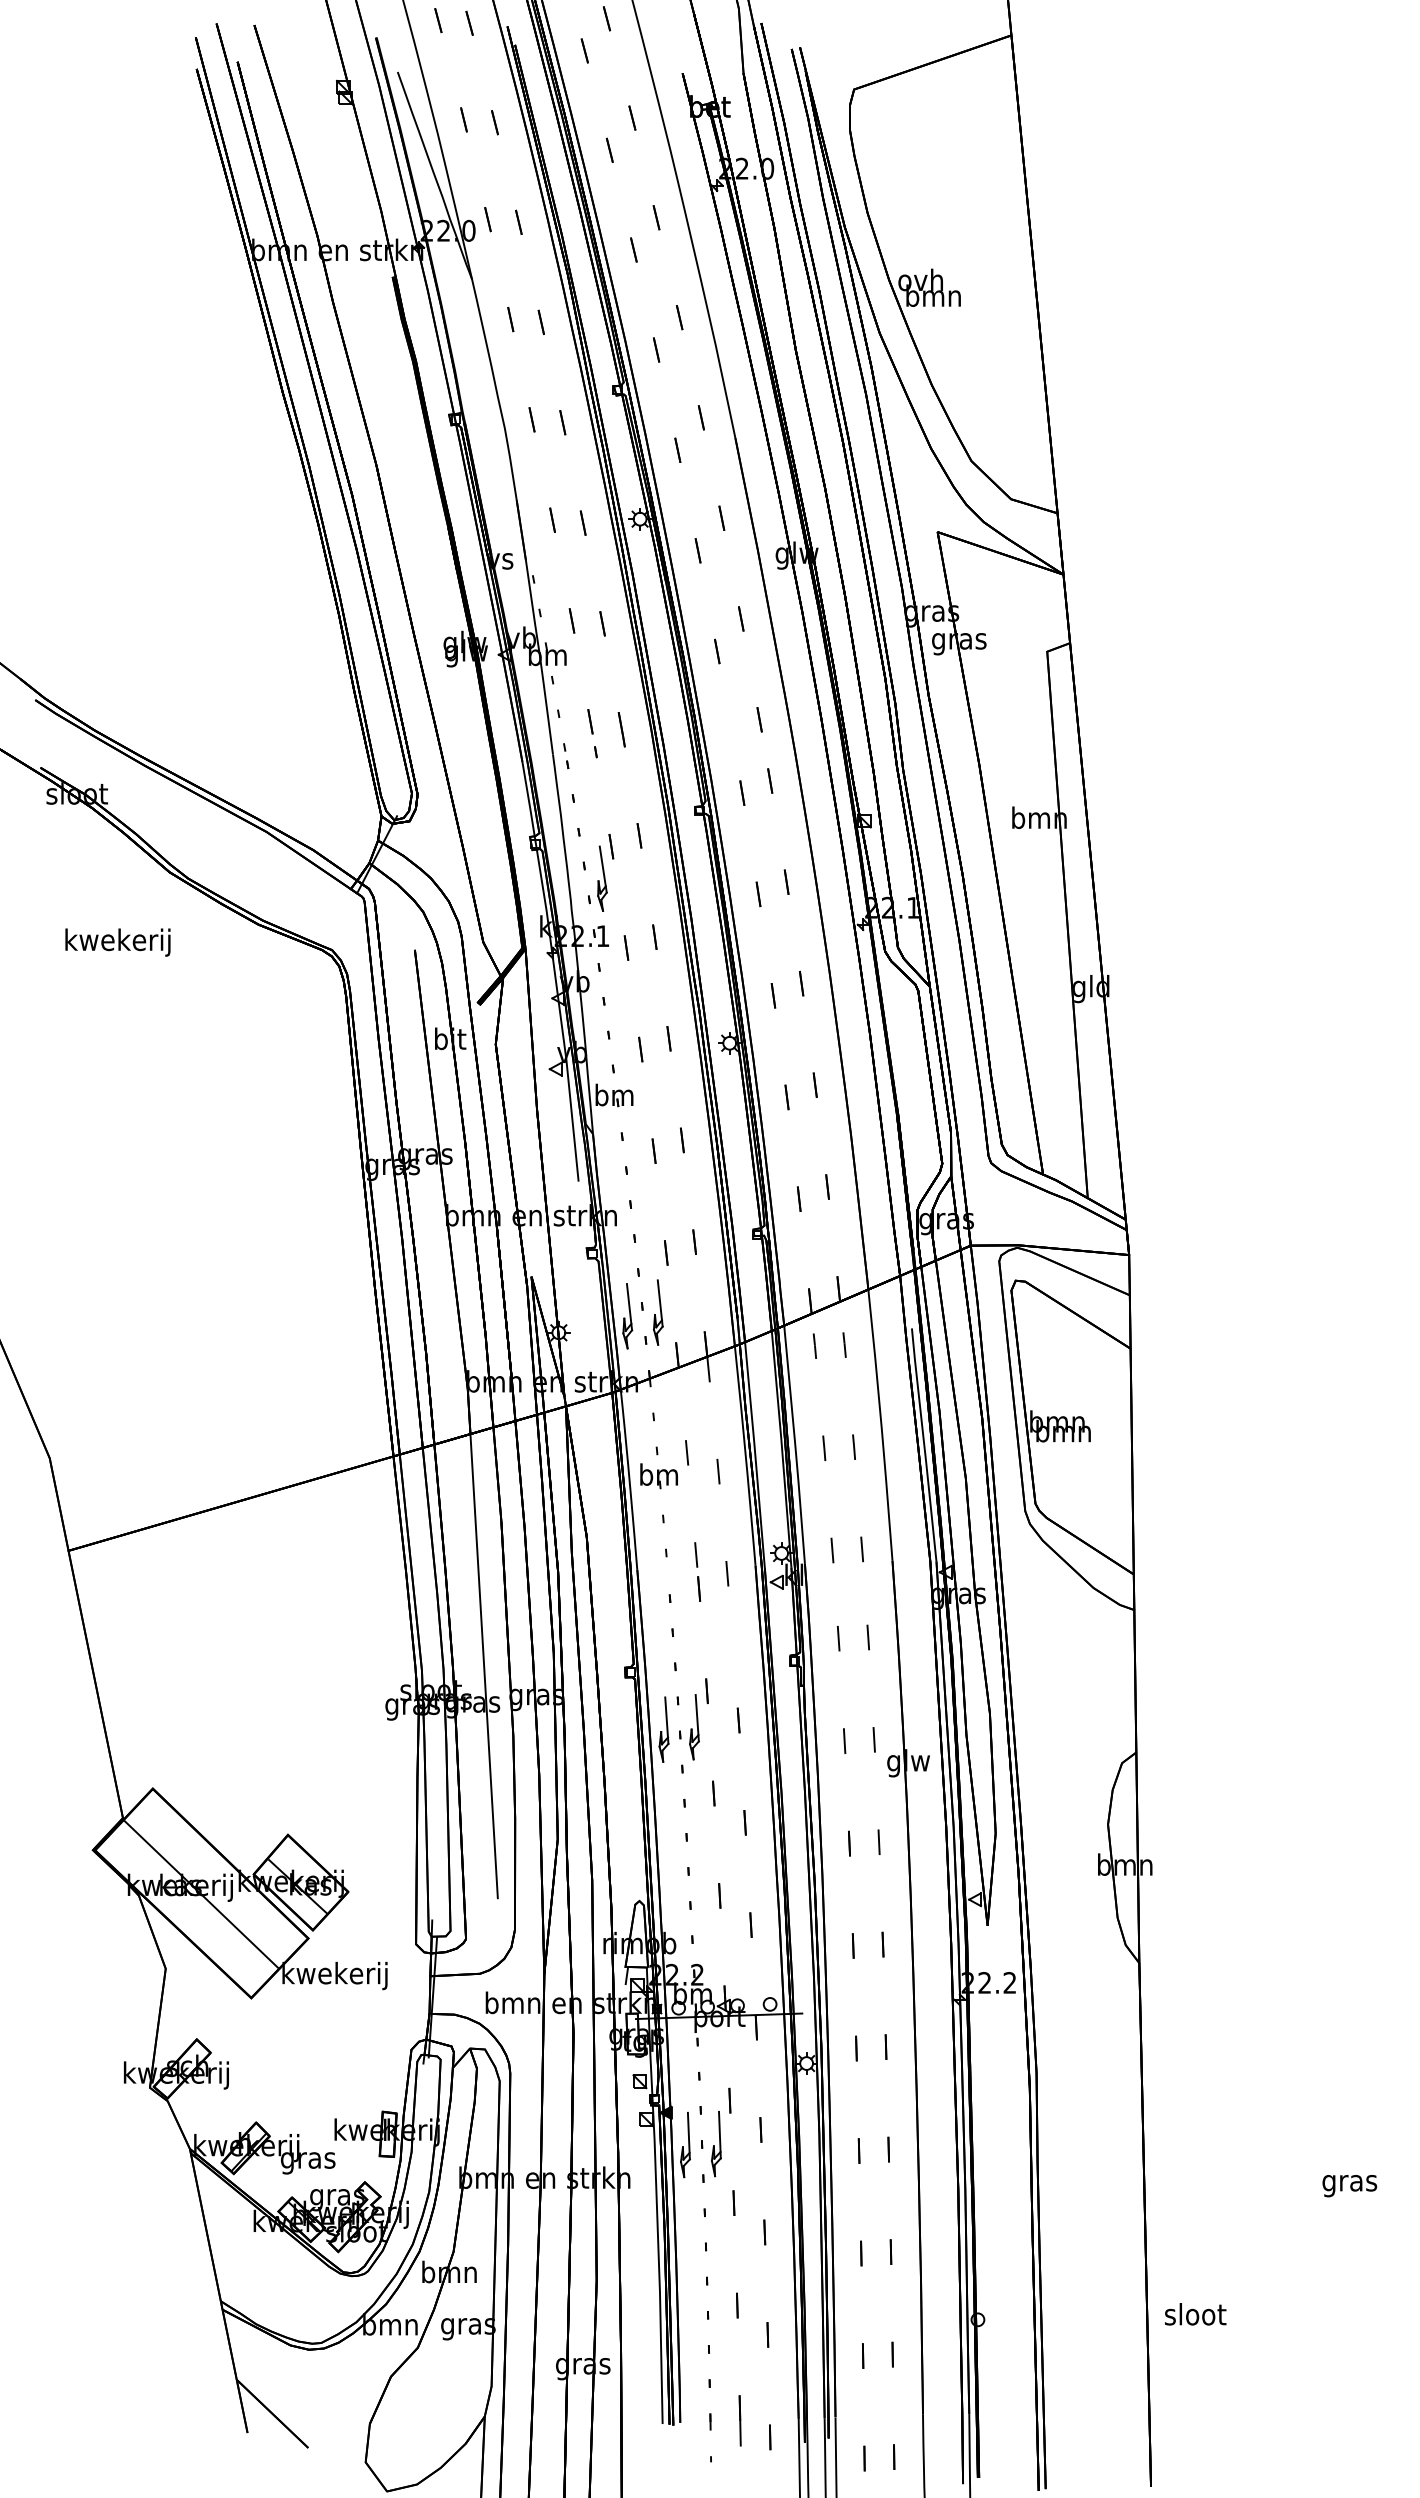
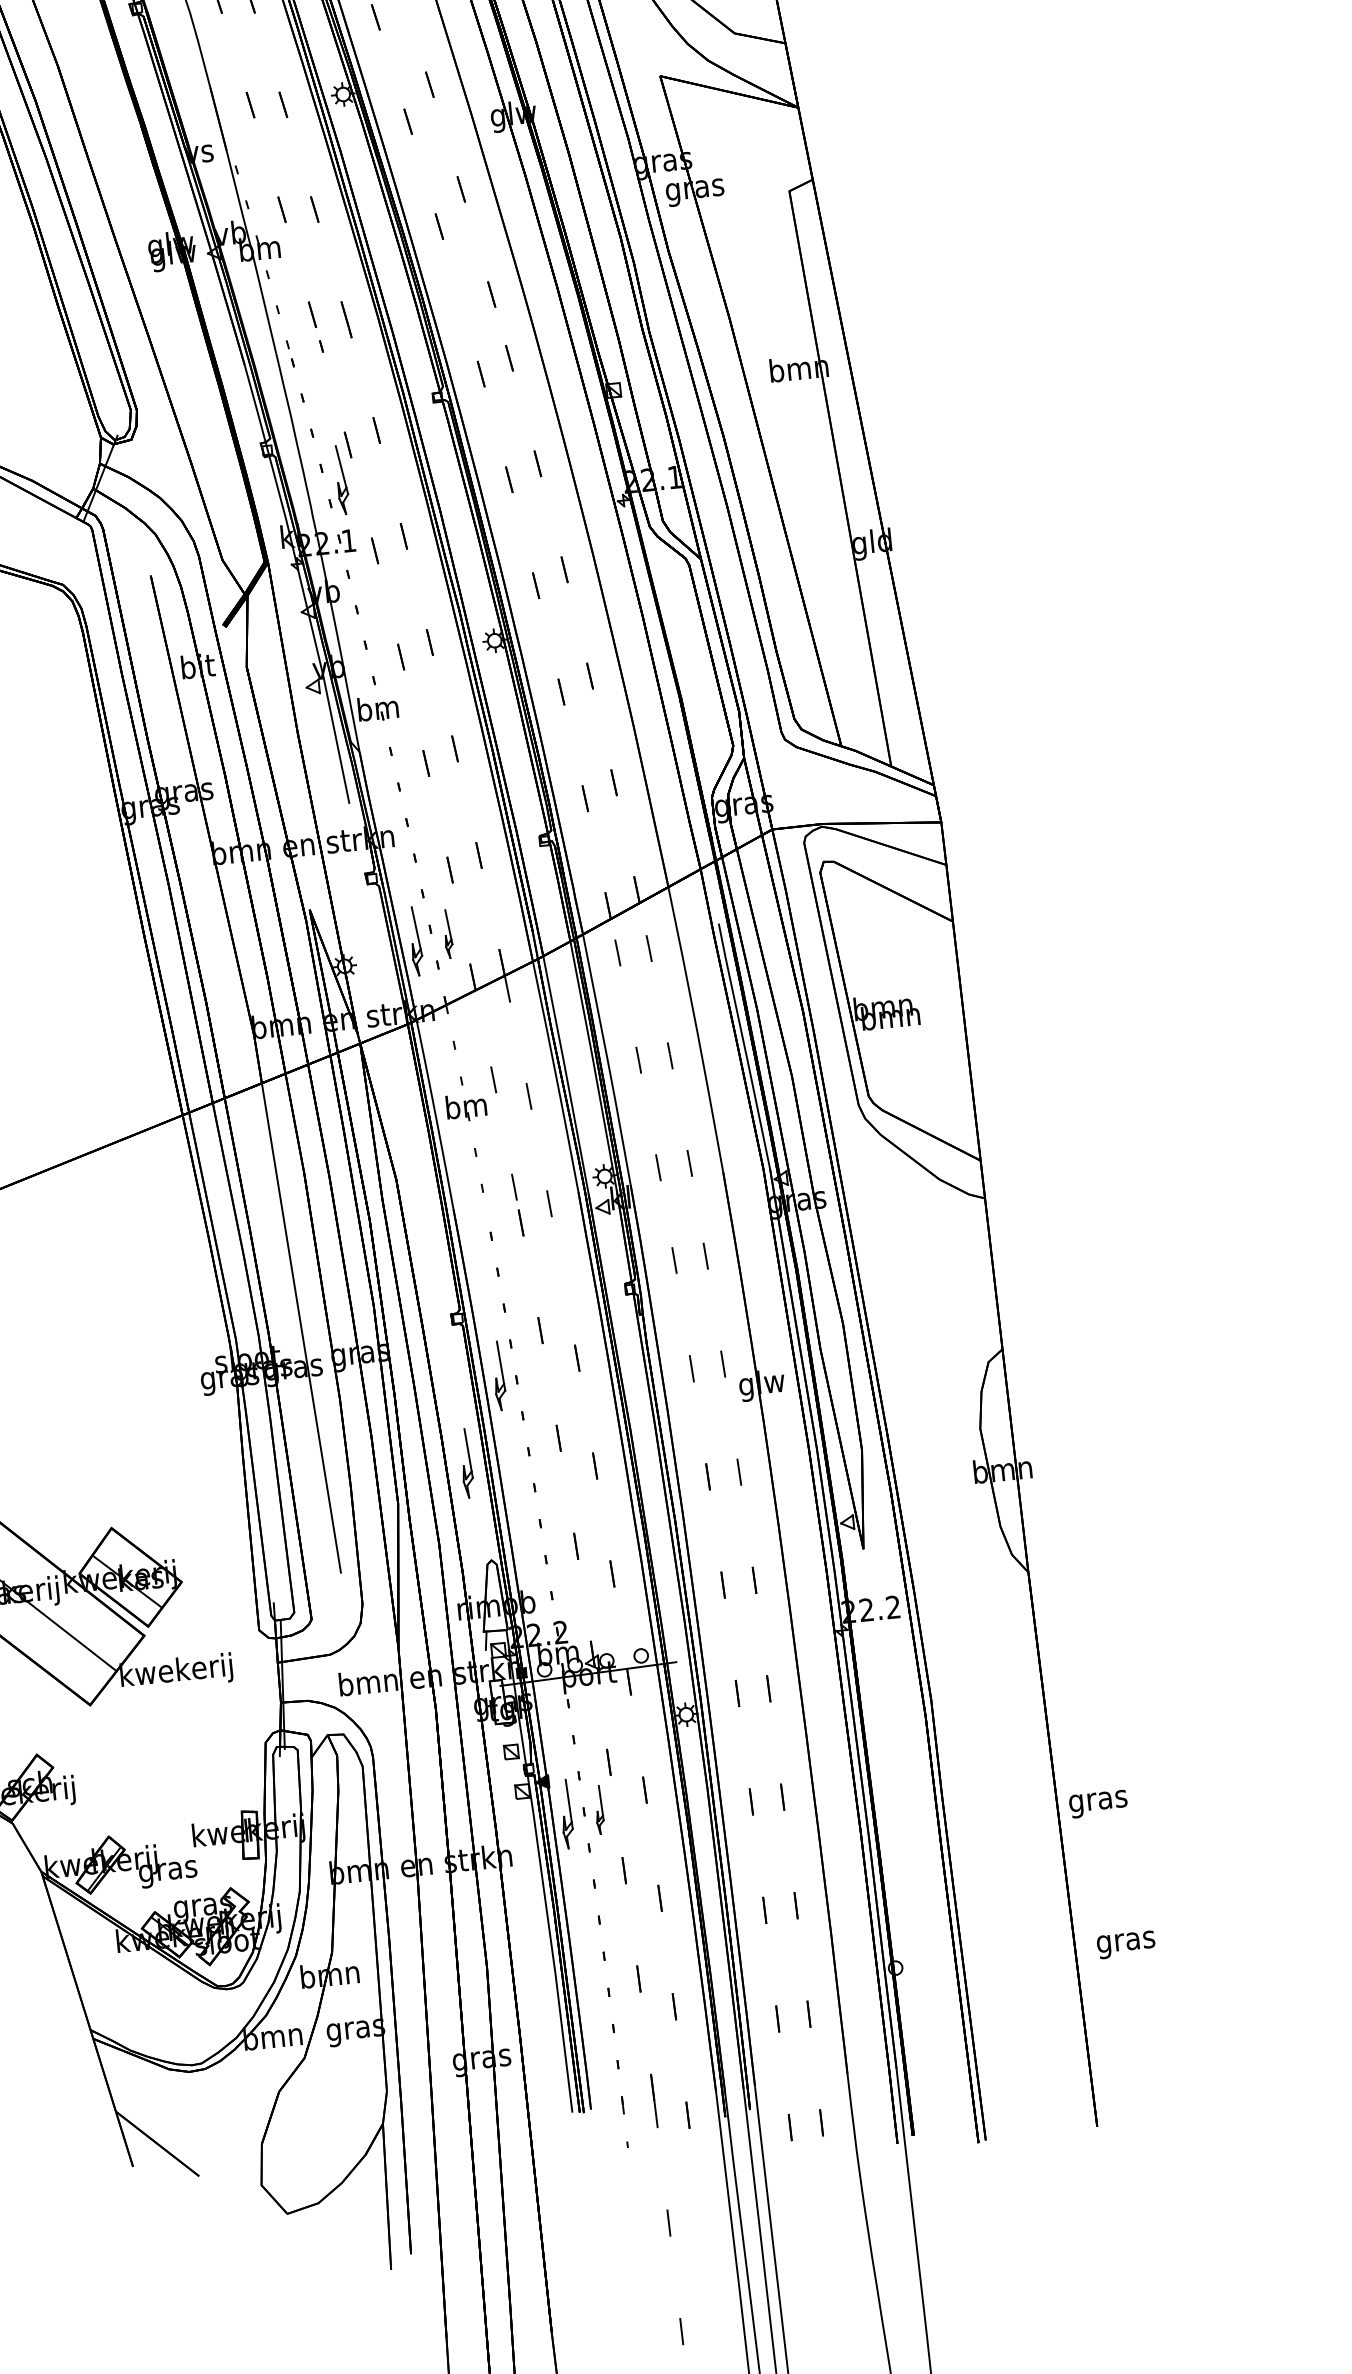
part: (658, 1312) -> (448, 934), size x0.7
part: (694, 1727) -> (466, 1463), moved
part: (716, 2144) -> (599, 1810), size x0.7
text: (1349, 2186) -> (1098, 1804), moved
text: (1195, 2317) -> (1126, 1942), sloot -> gras

